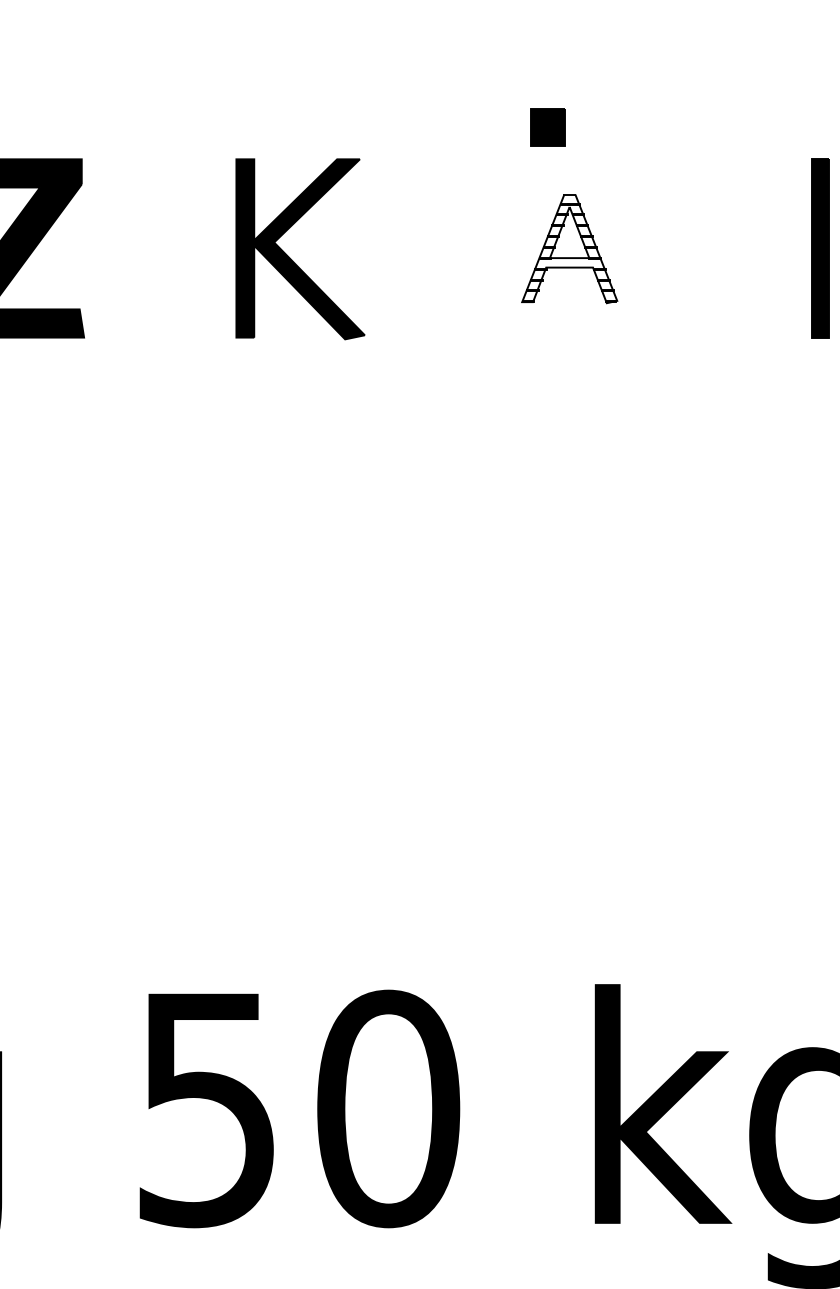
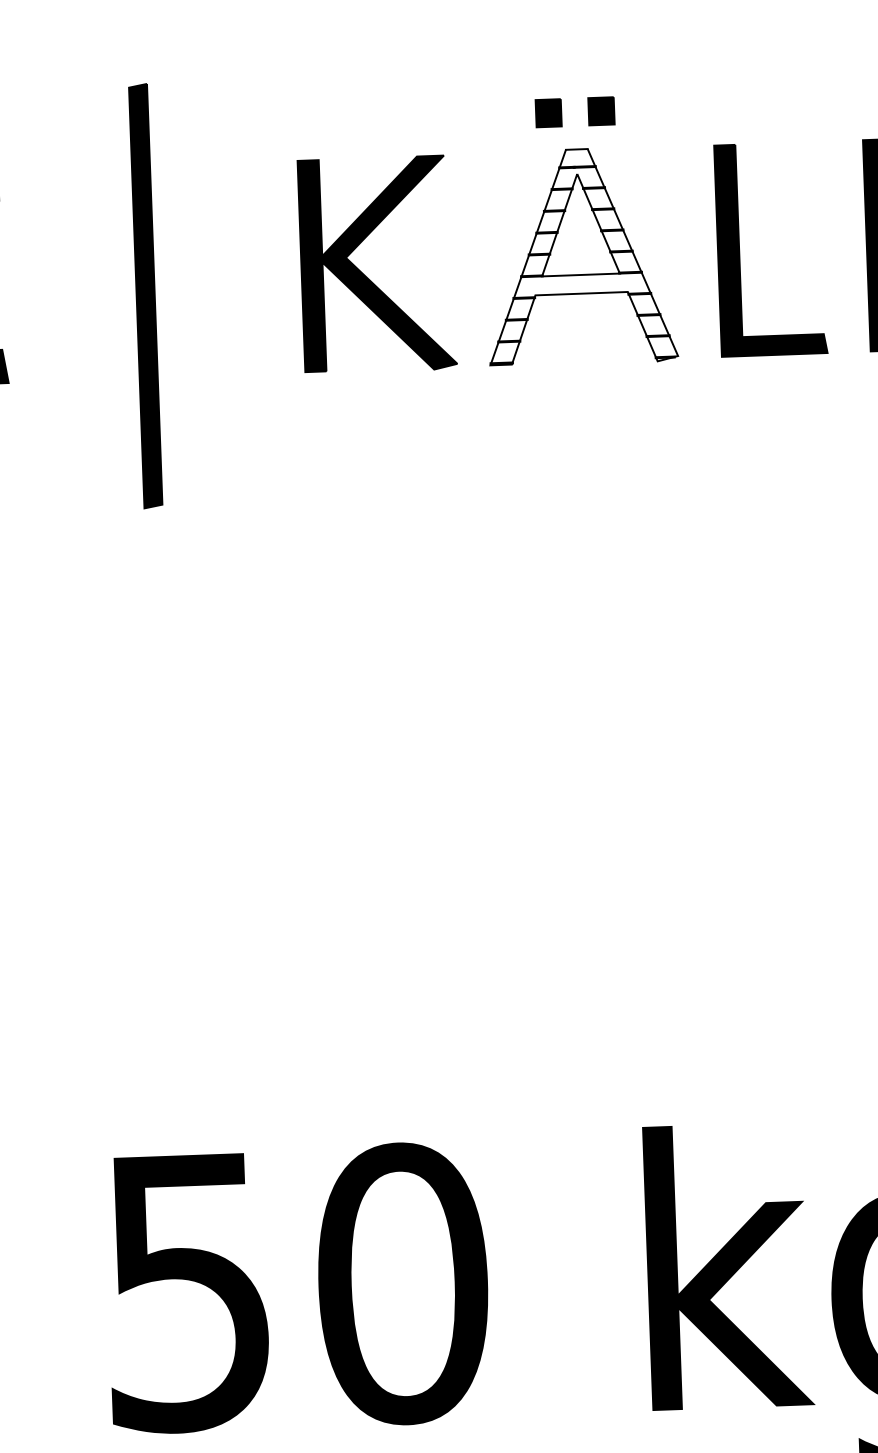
part: (547, 126) -> (548, 112), size x0.62
part: (591, 126) -> (600, 110), added
part: (569, 248) -> (580, 256), size x1.67
part: (704, 248) -> (740, 250), added
part: (291, 258) -> (367, 276), moved
part: (201, 268) -> (144, 296), added

